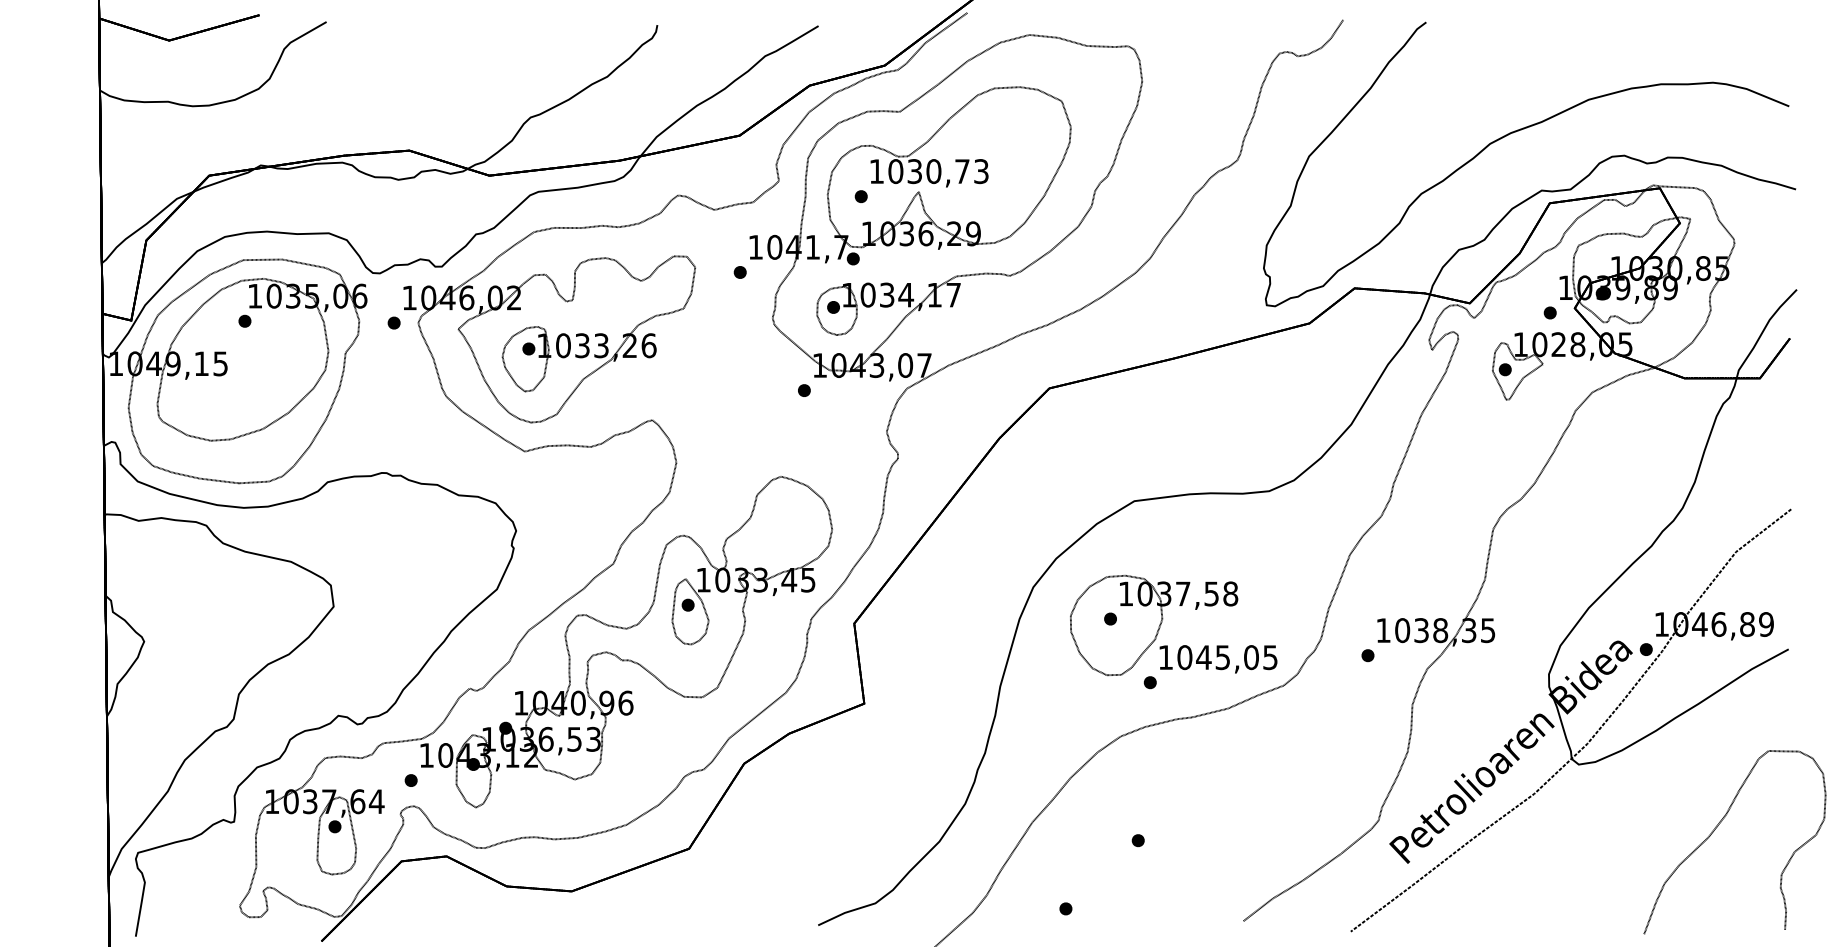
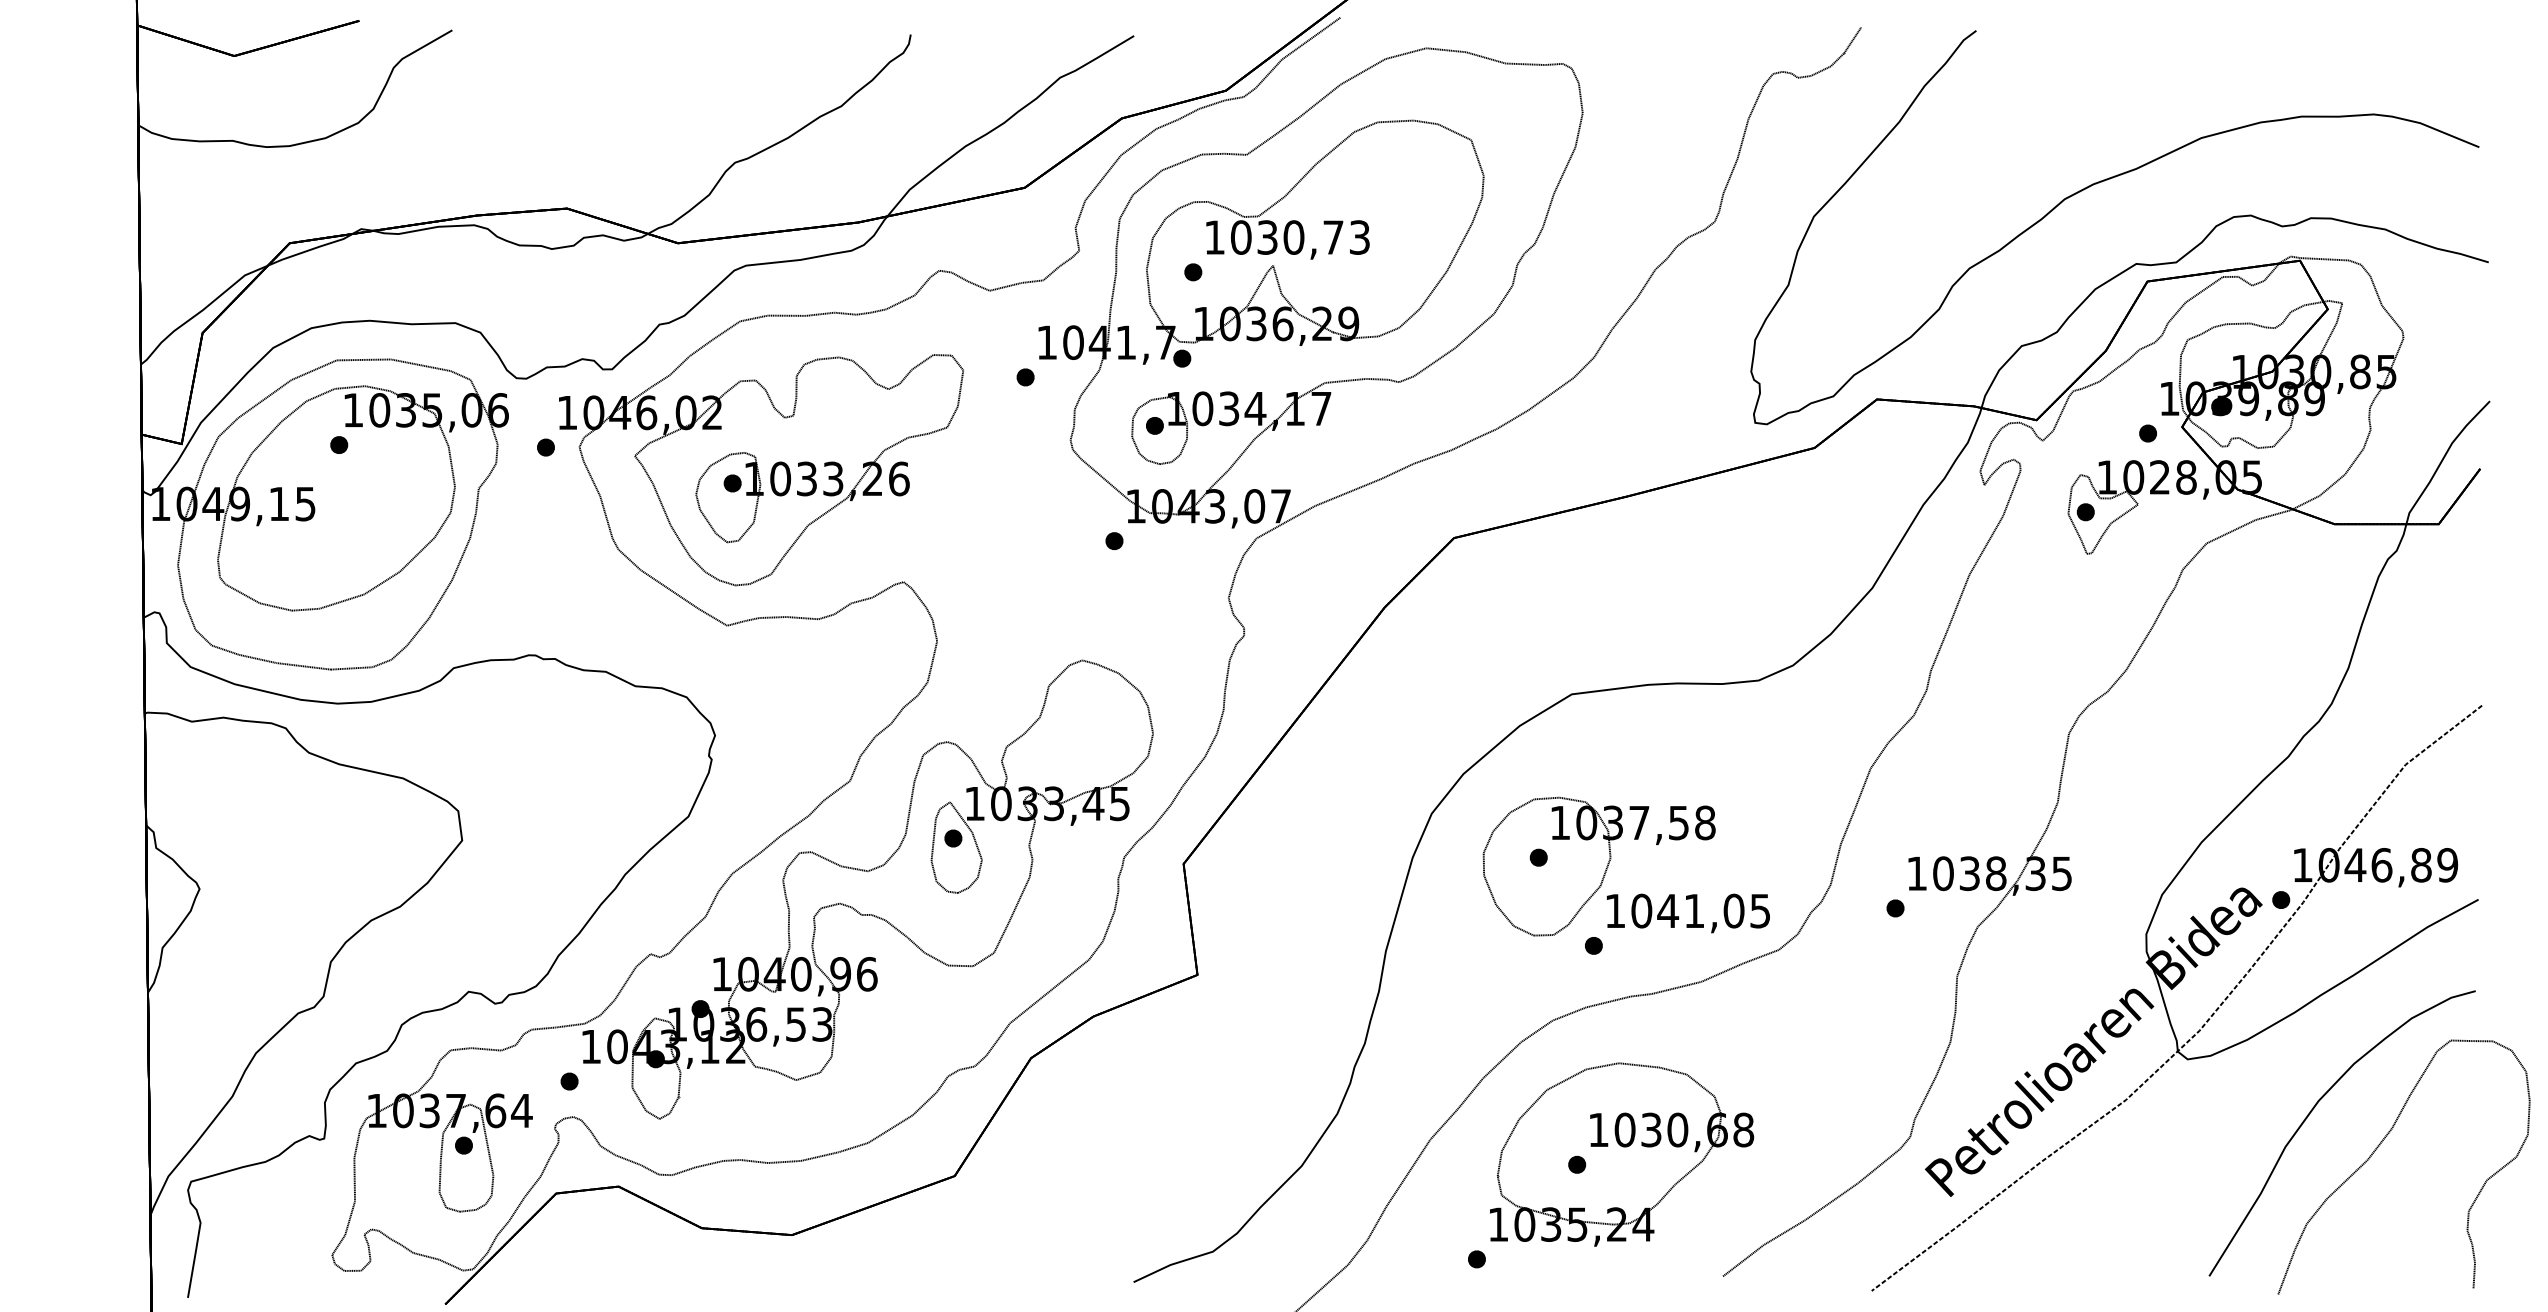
text: (1222, 657) -> (1694, 911), 1045,05 -> 1041,05
part: (1667, 804) -> (2310, 1114), added
part: (1170, 833) -> (1622, 1154), added

